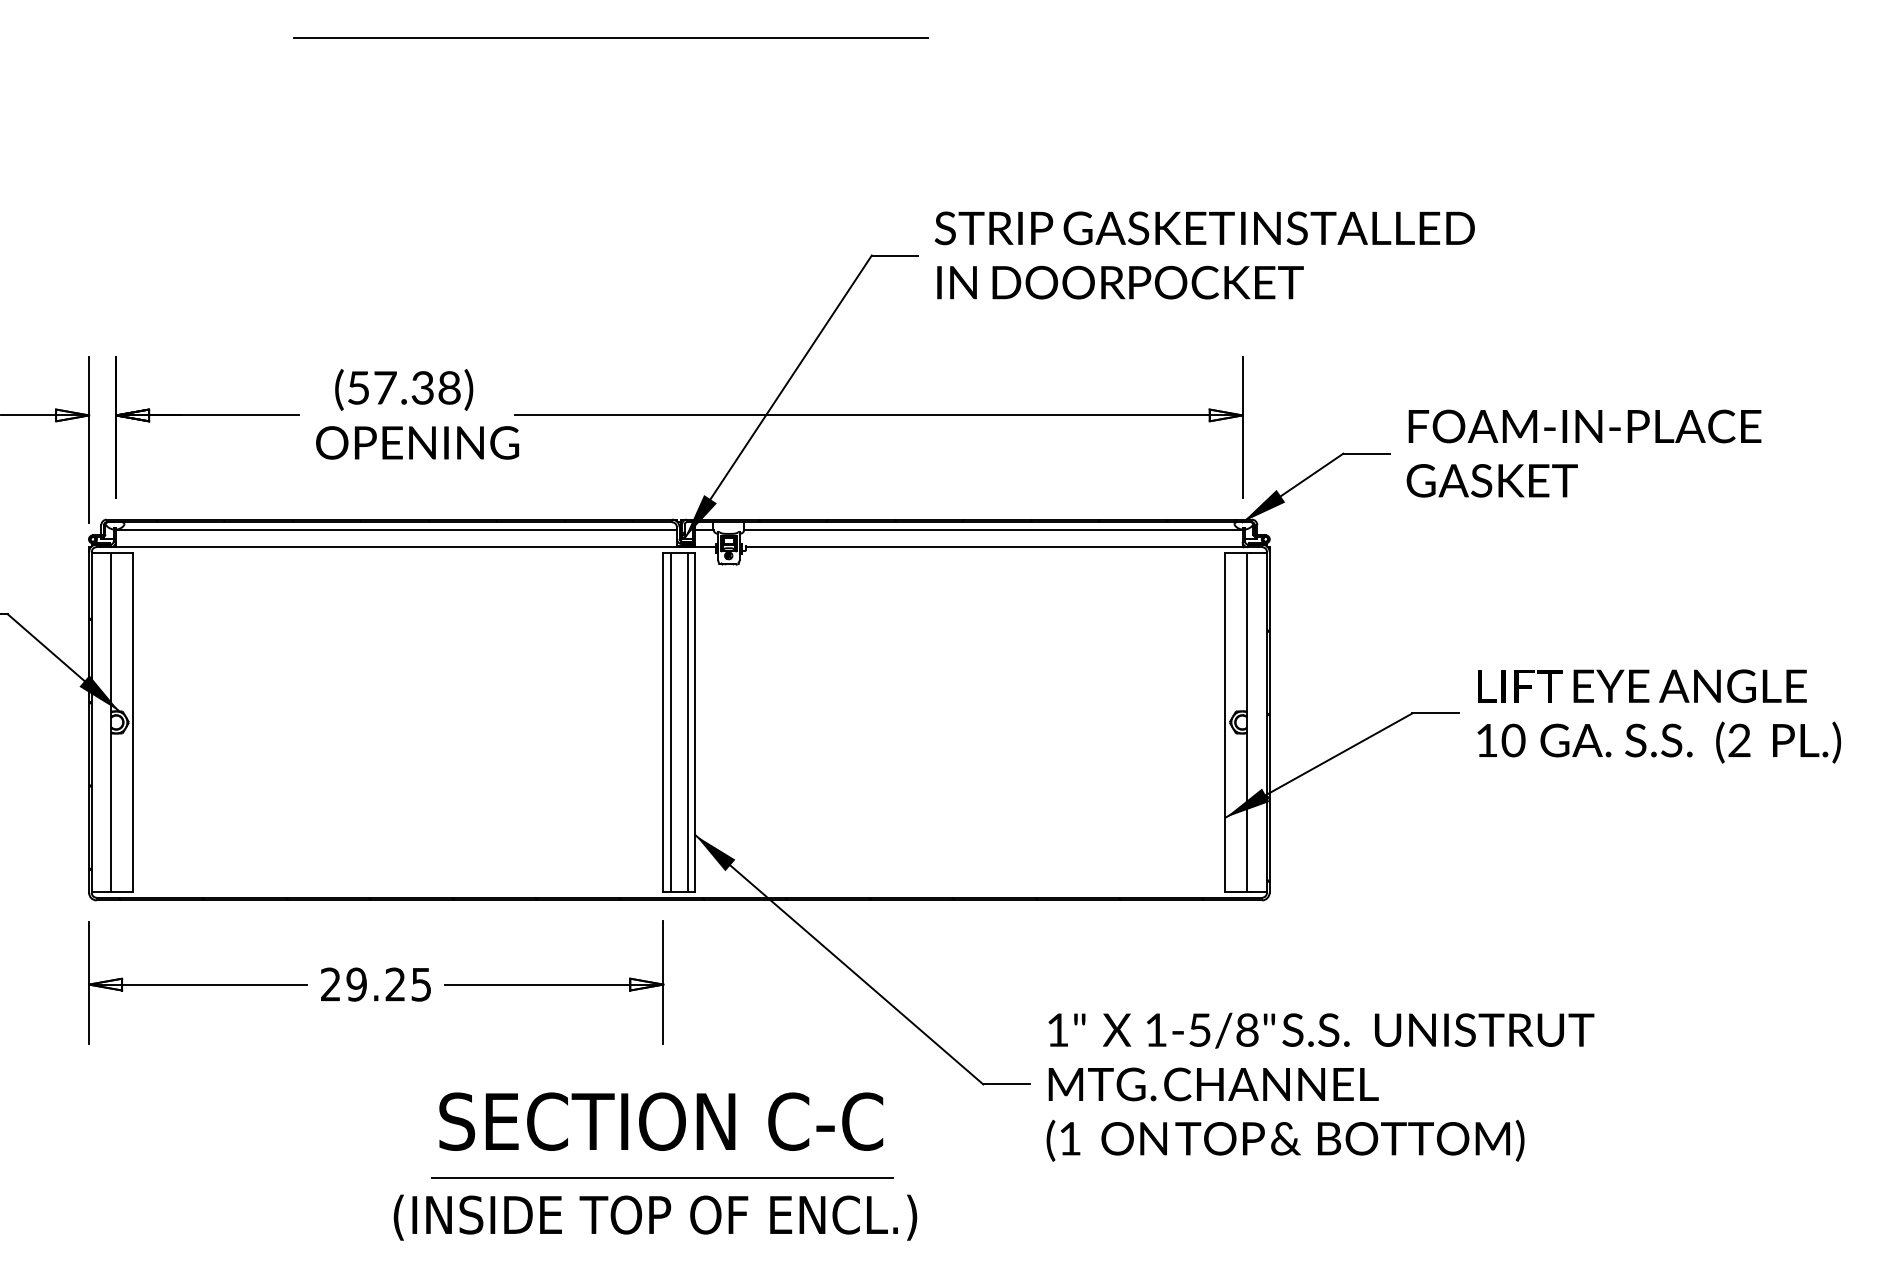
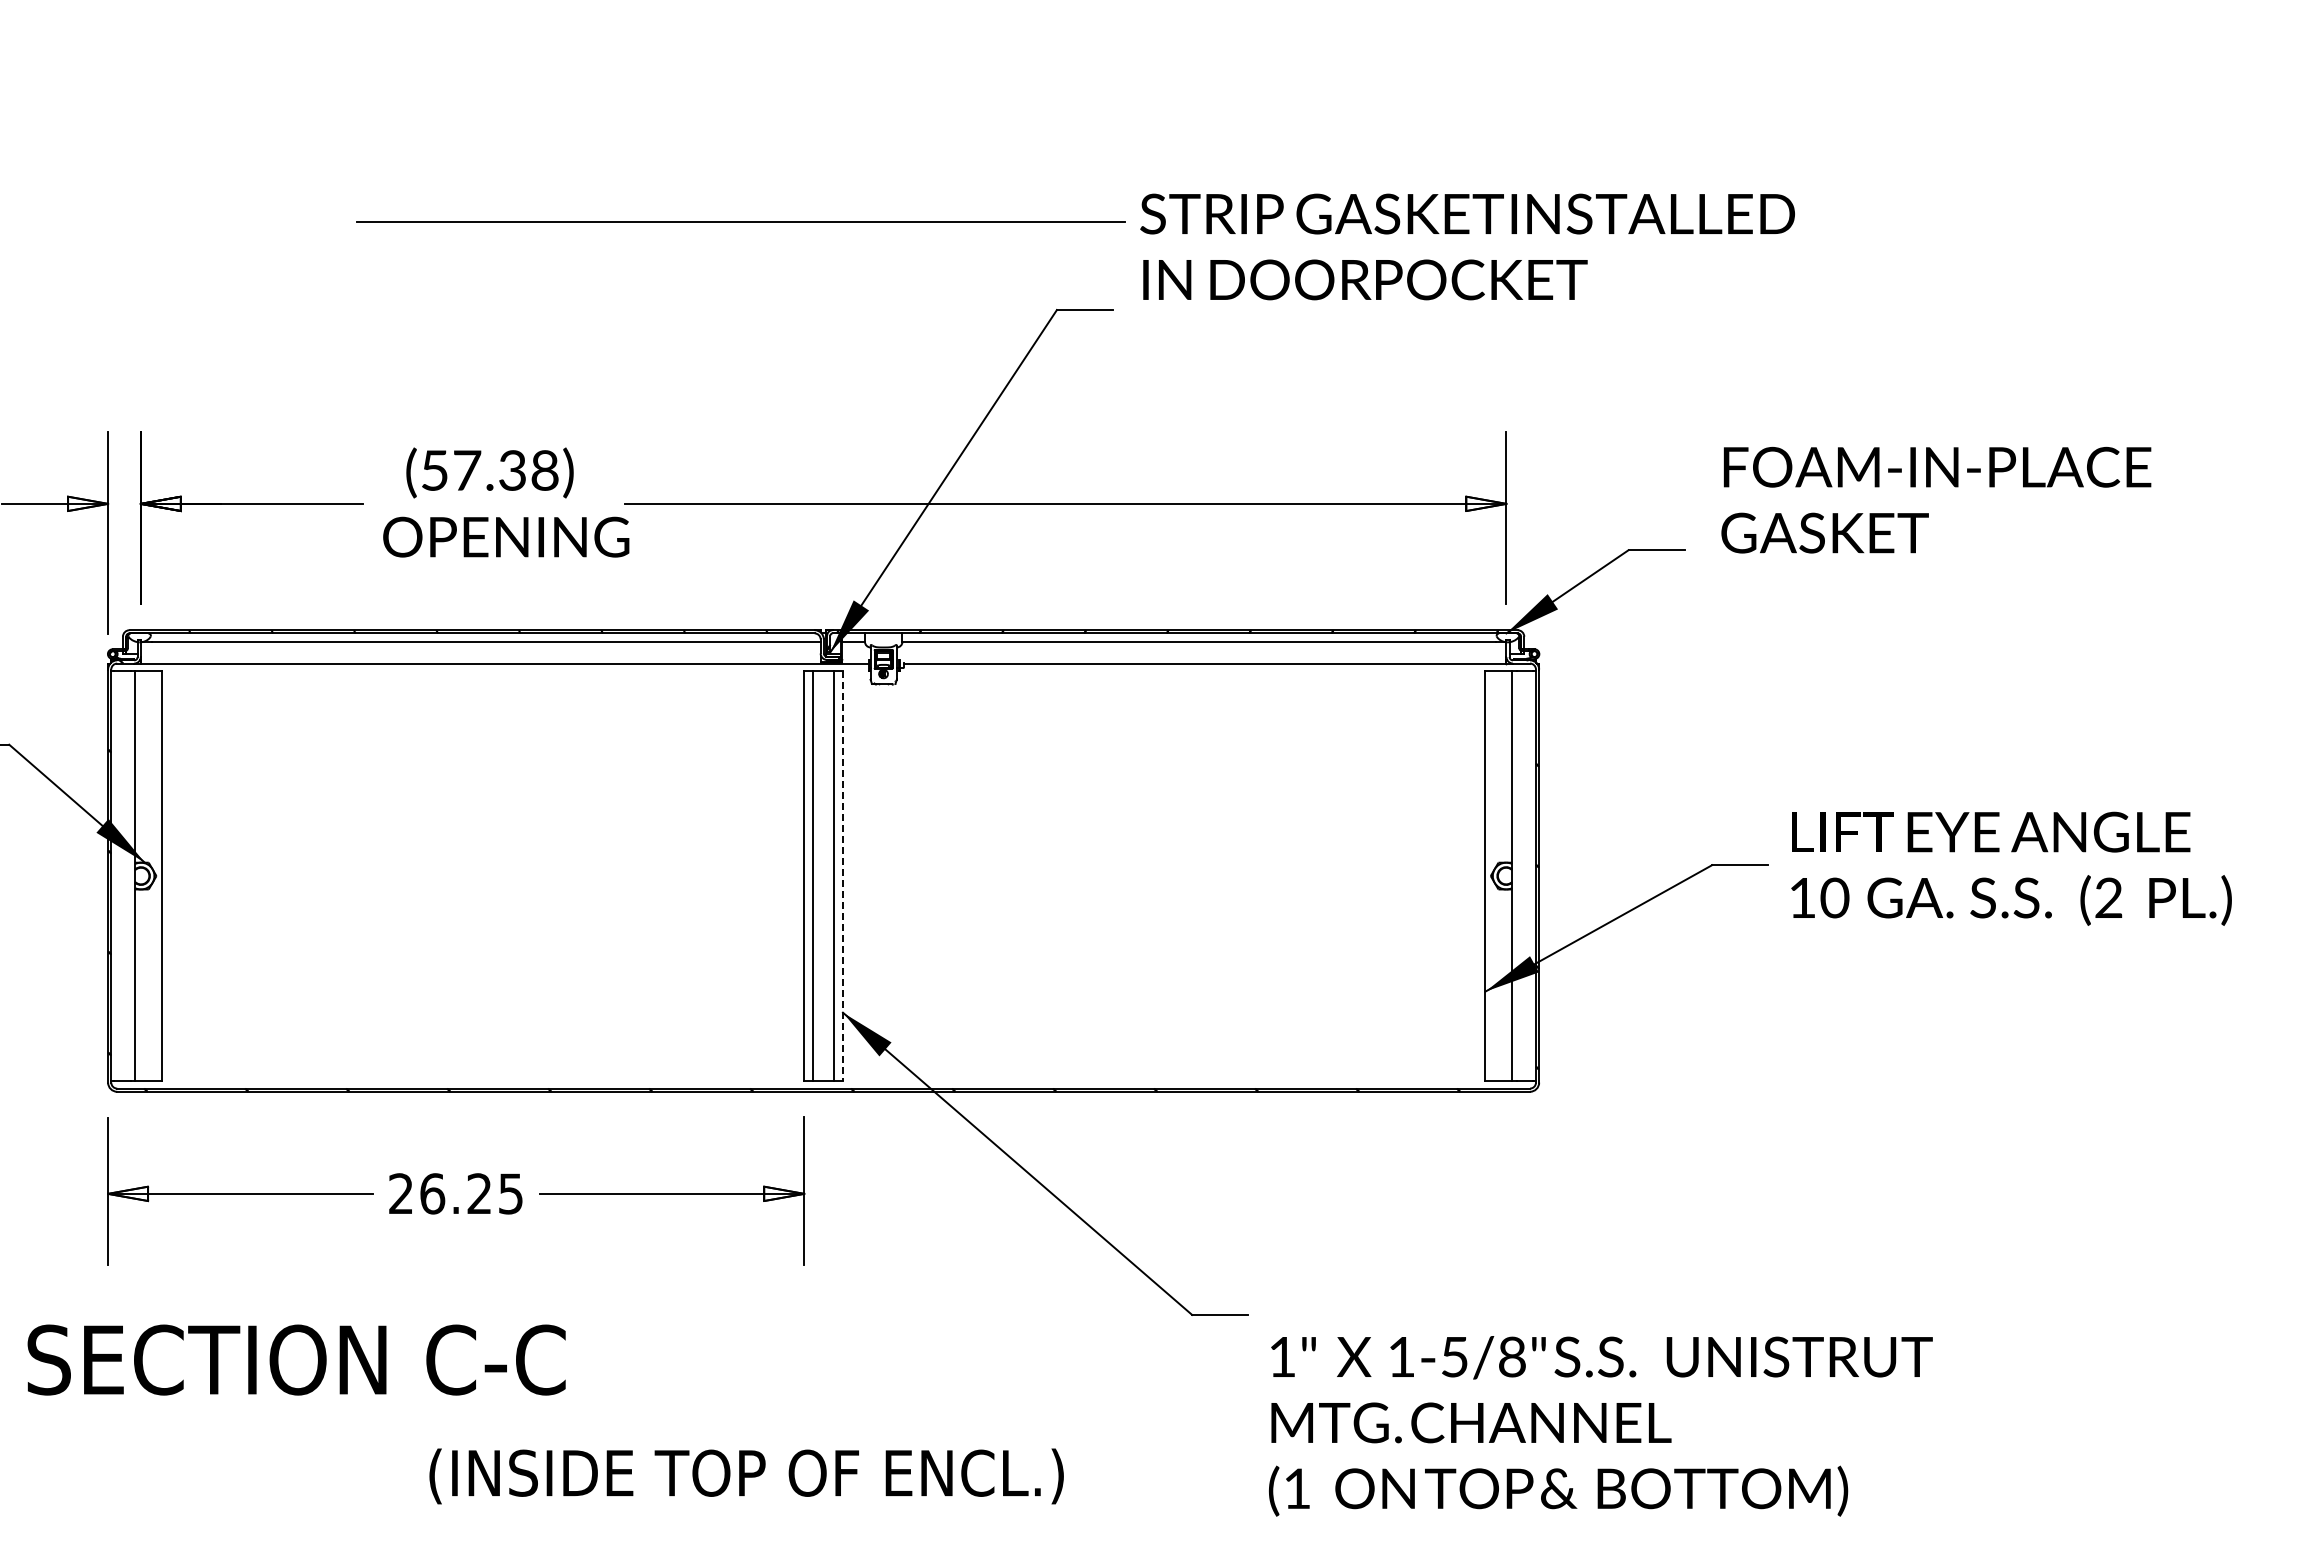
line: (610, 38) -> (740, 221), moved
text: (1204, 255) -> (1467, 246), moved
text: (1584, 453) -> (1936, 499), moved
line: (694, 722) -> (842, 876), solid -> dashed
text: (356, 984) -> (432, 1193), 29.25 -> 26.25
text: (1320, 1087) -> (1600, 1426), moved
text: (661, 1121) -> (296, 1359), moved
line: (661, 1177) -> (802, 1427), removed
text: (655, 1217) -> (746, 1476), moved

